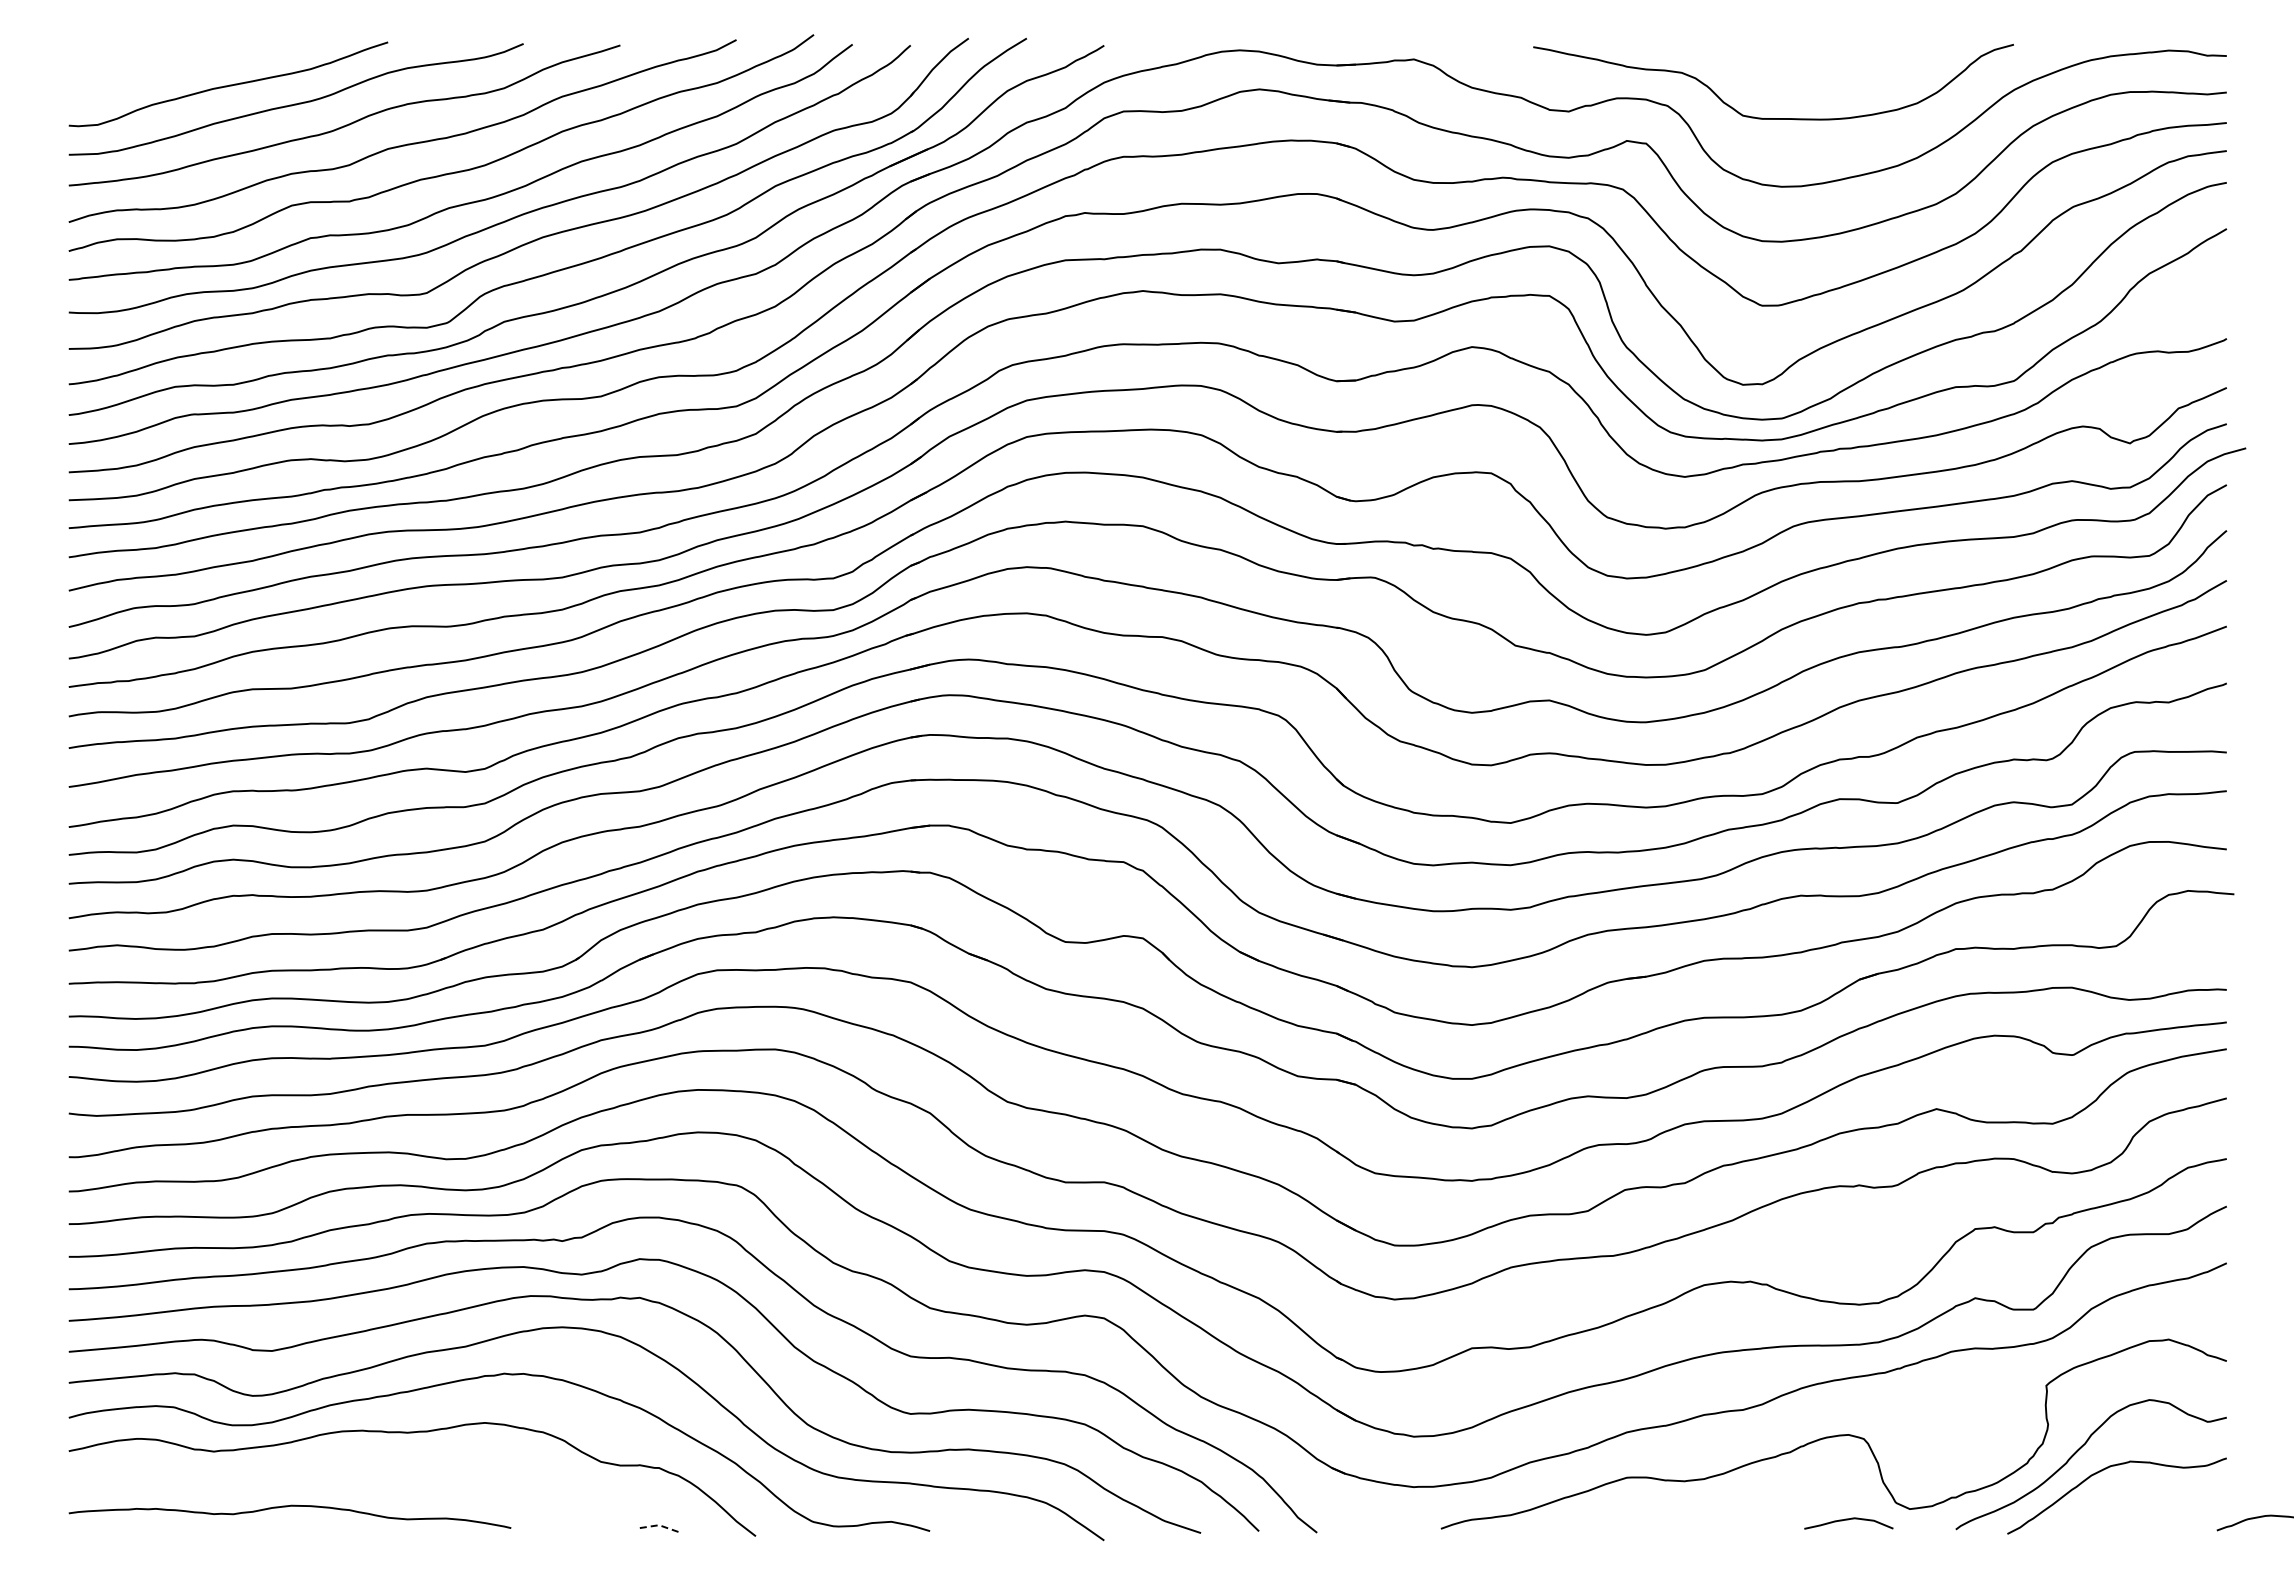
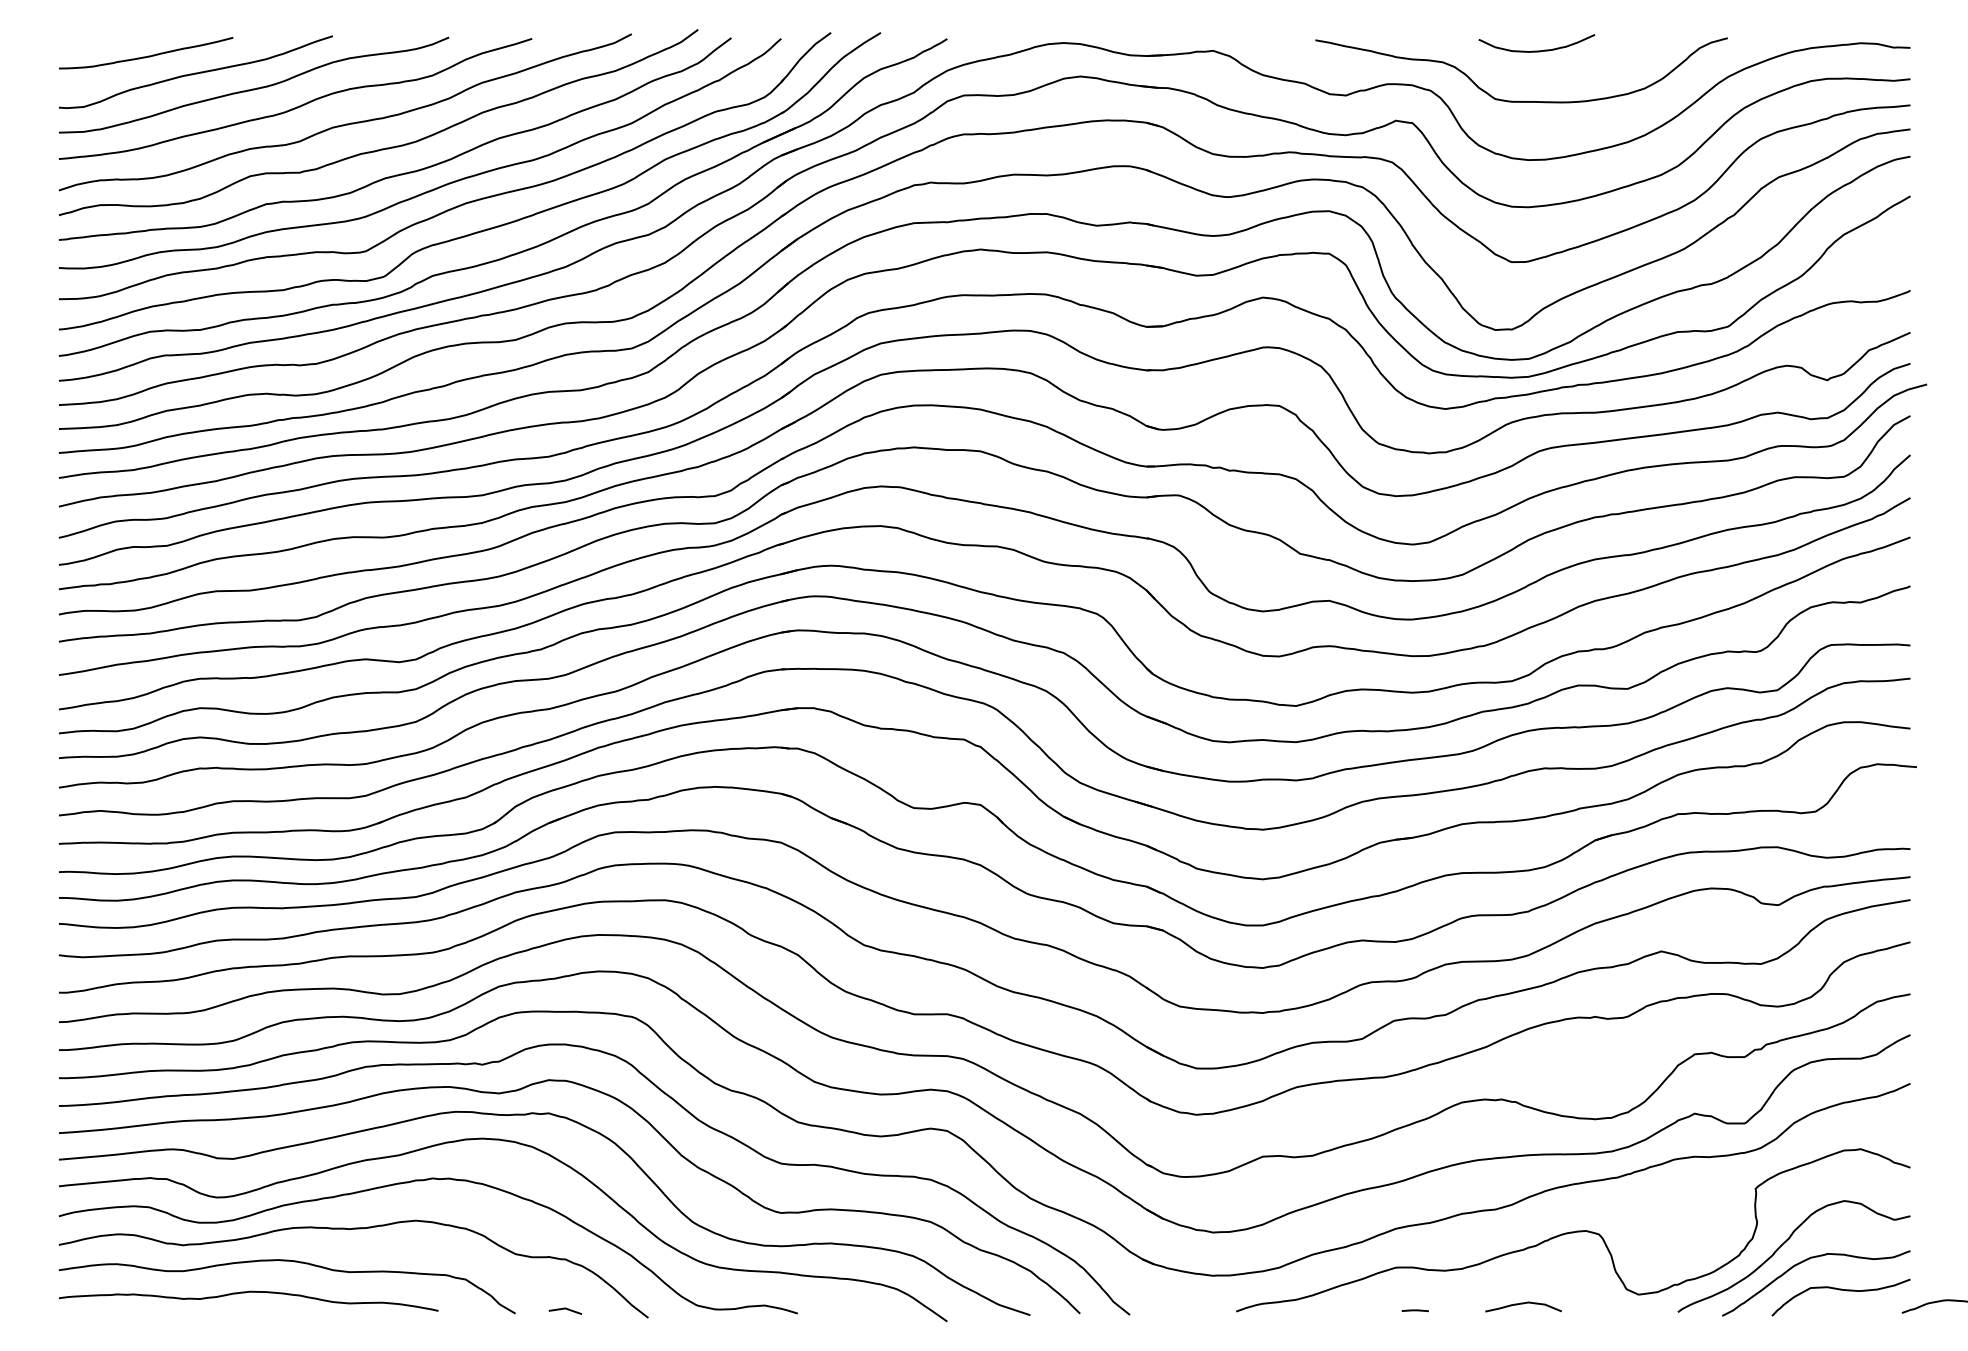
curve: (1791, 59) -> (1536, 50), added
curve: (170, 65) -> (146, 56), added
curve: (334, 1470) -> (286, 1261), added
curve: (2145, 1504) -> (1840, 1290), added
curve: (1848, 1520) -> (1523, 1304), moved
line: (659, 1525) -> (565, 1308), dashed -> solid
line: (1649, 1527) -> (1415, 1310), added

